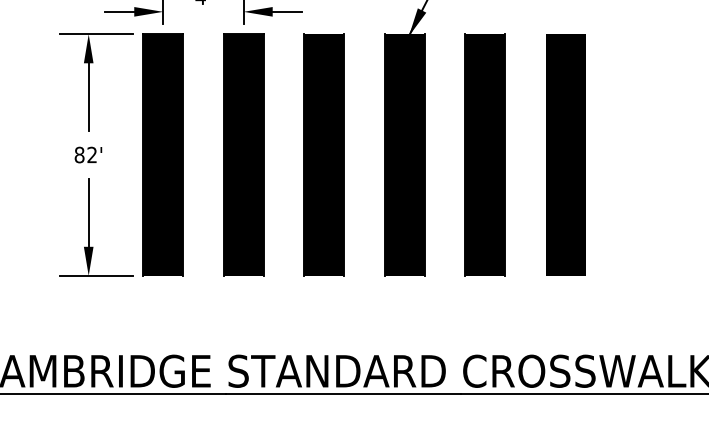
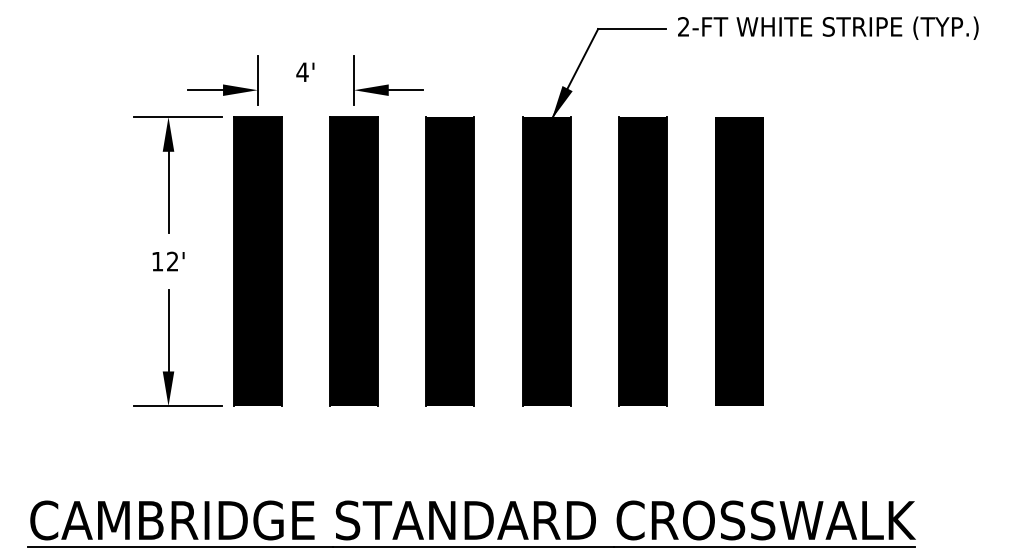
text: (79, 154) -> (157, 261), 82' -> 12'

